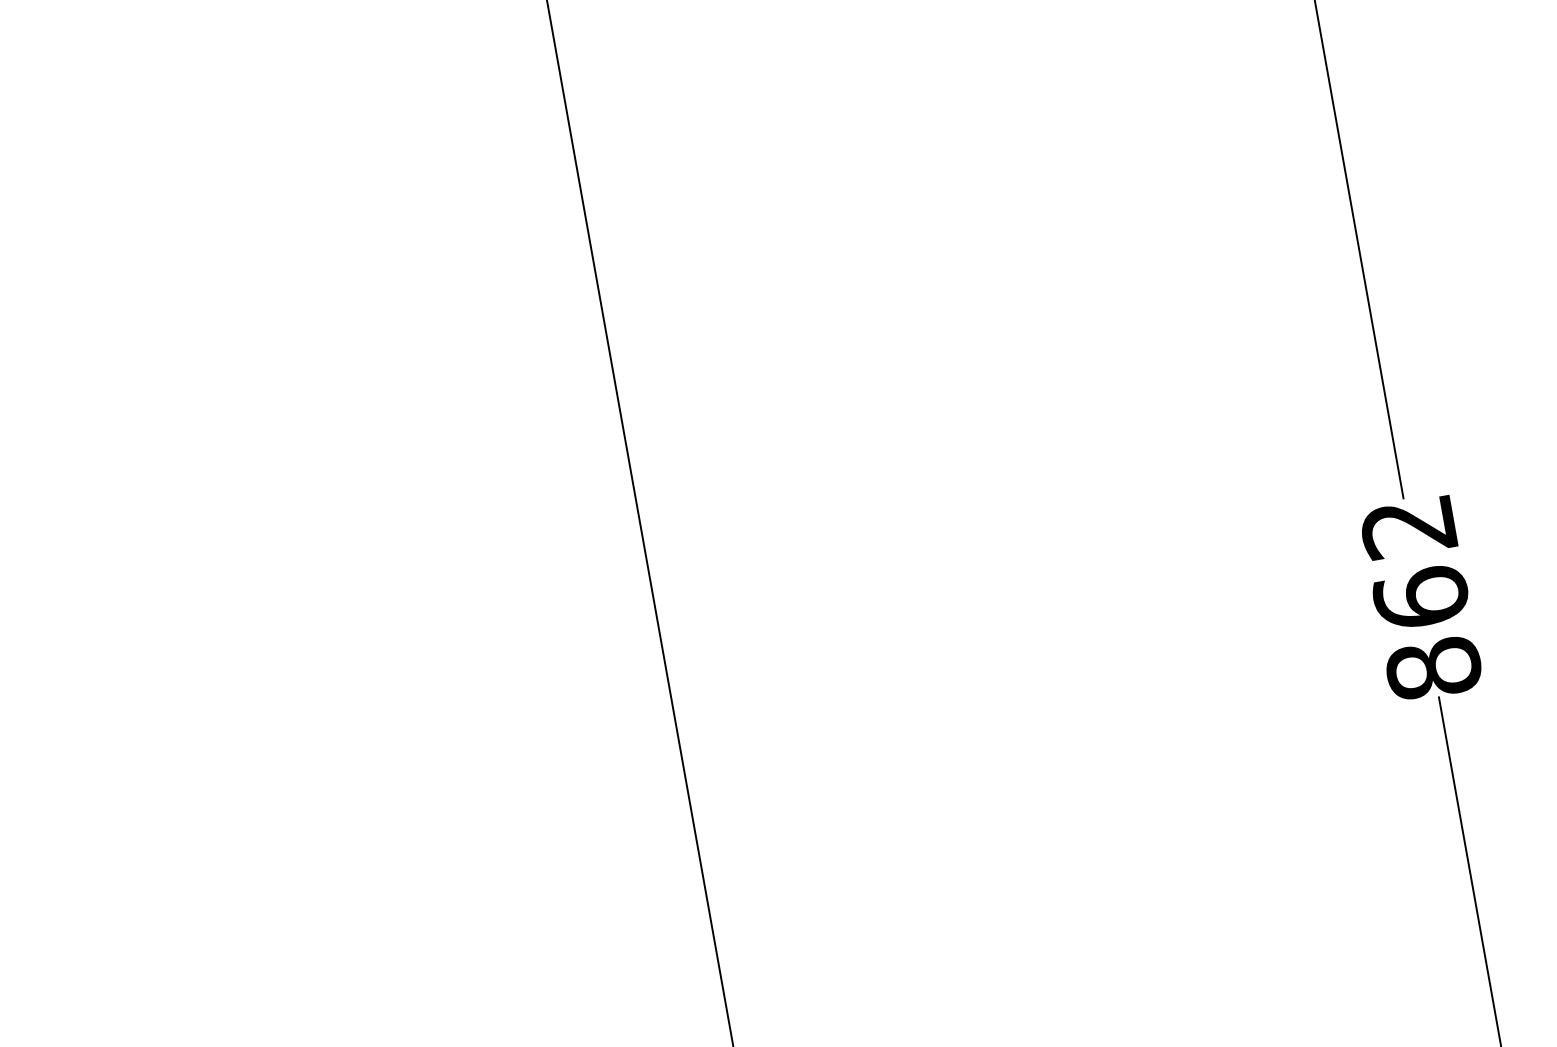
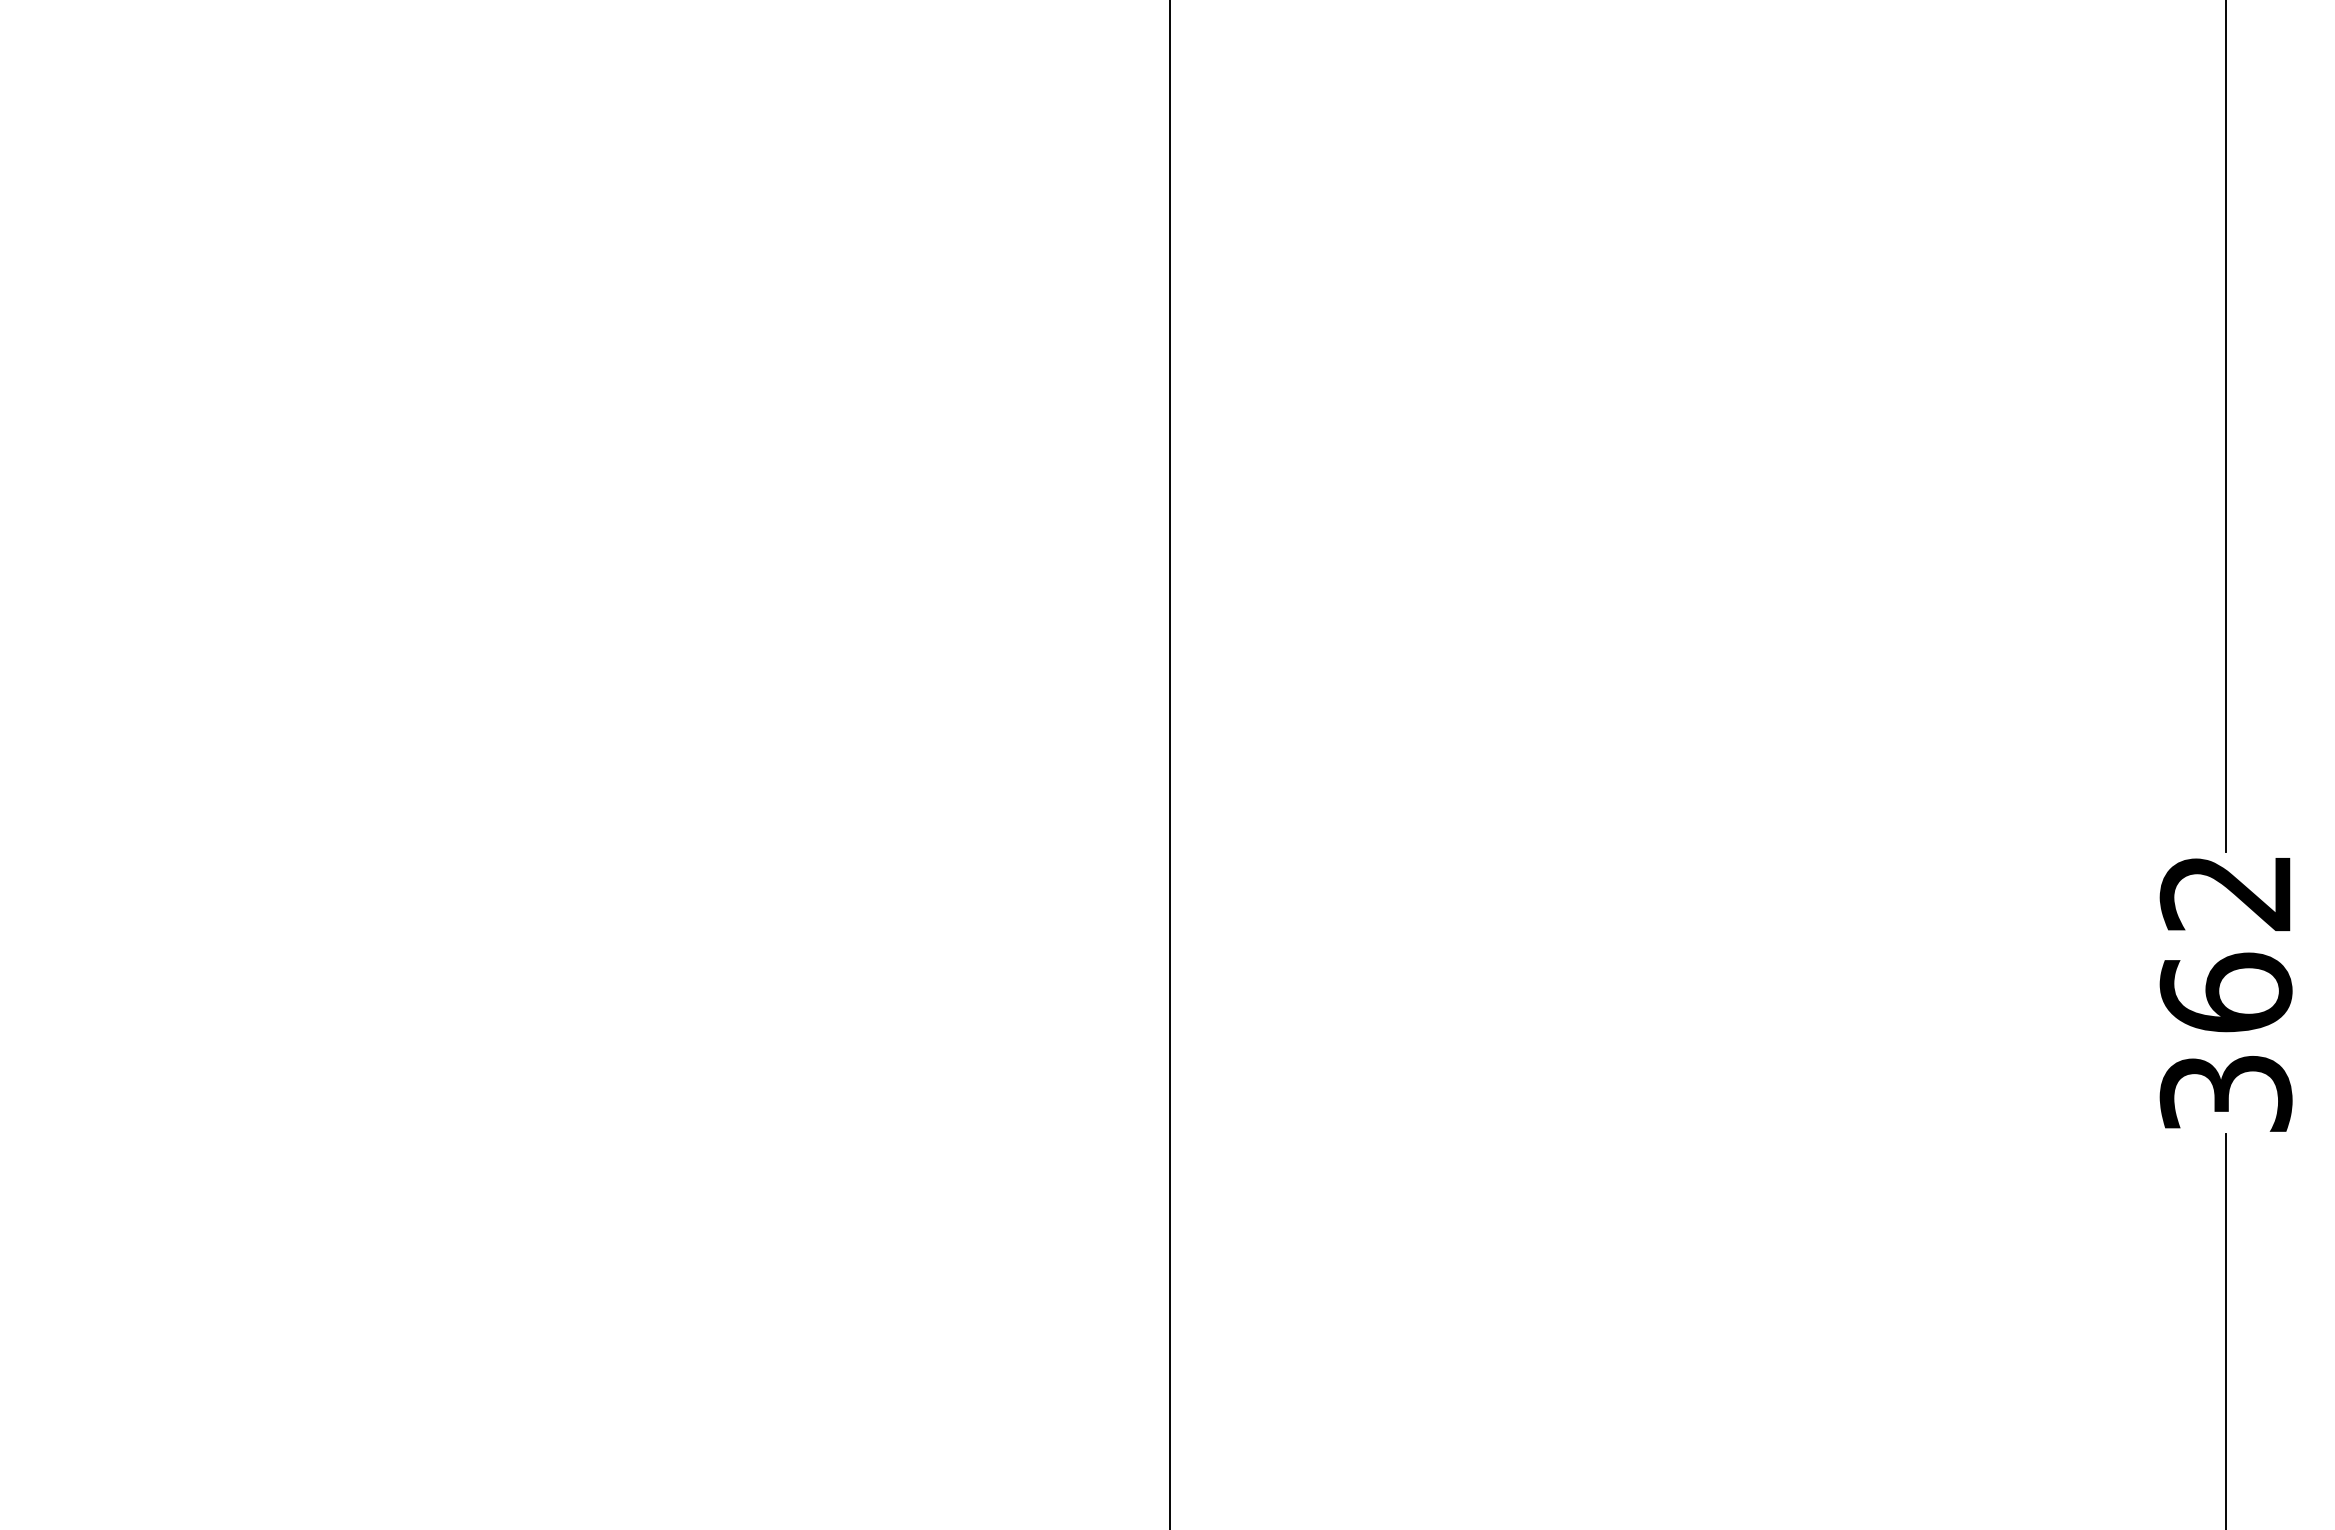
text: (1433, 668) -> (2225, 1093), 862 -> 362

